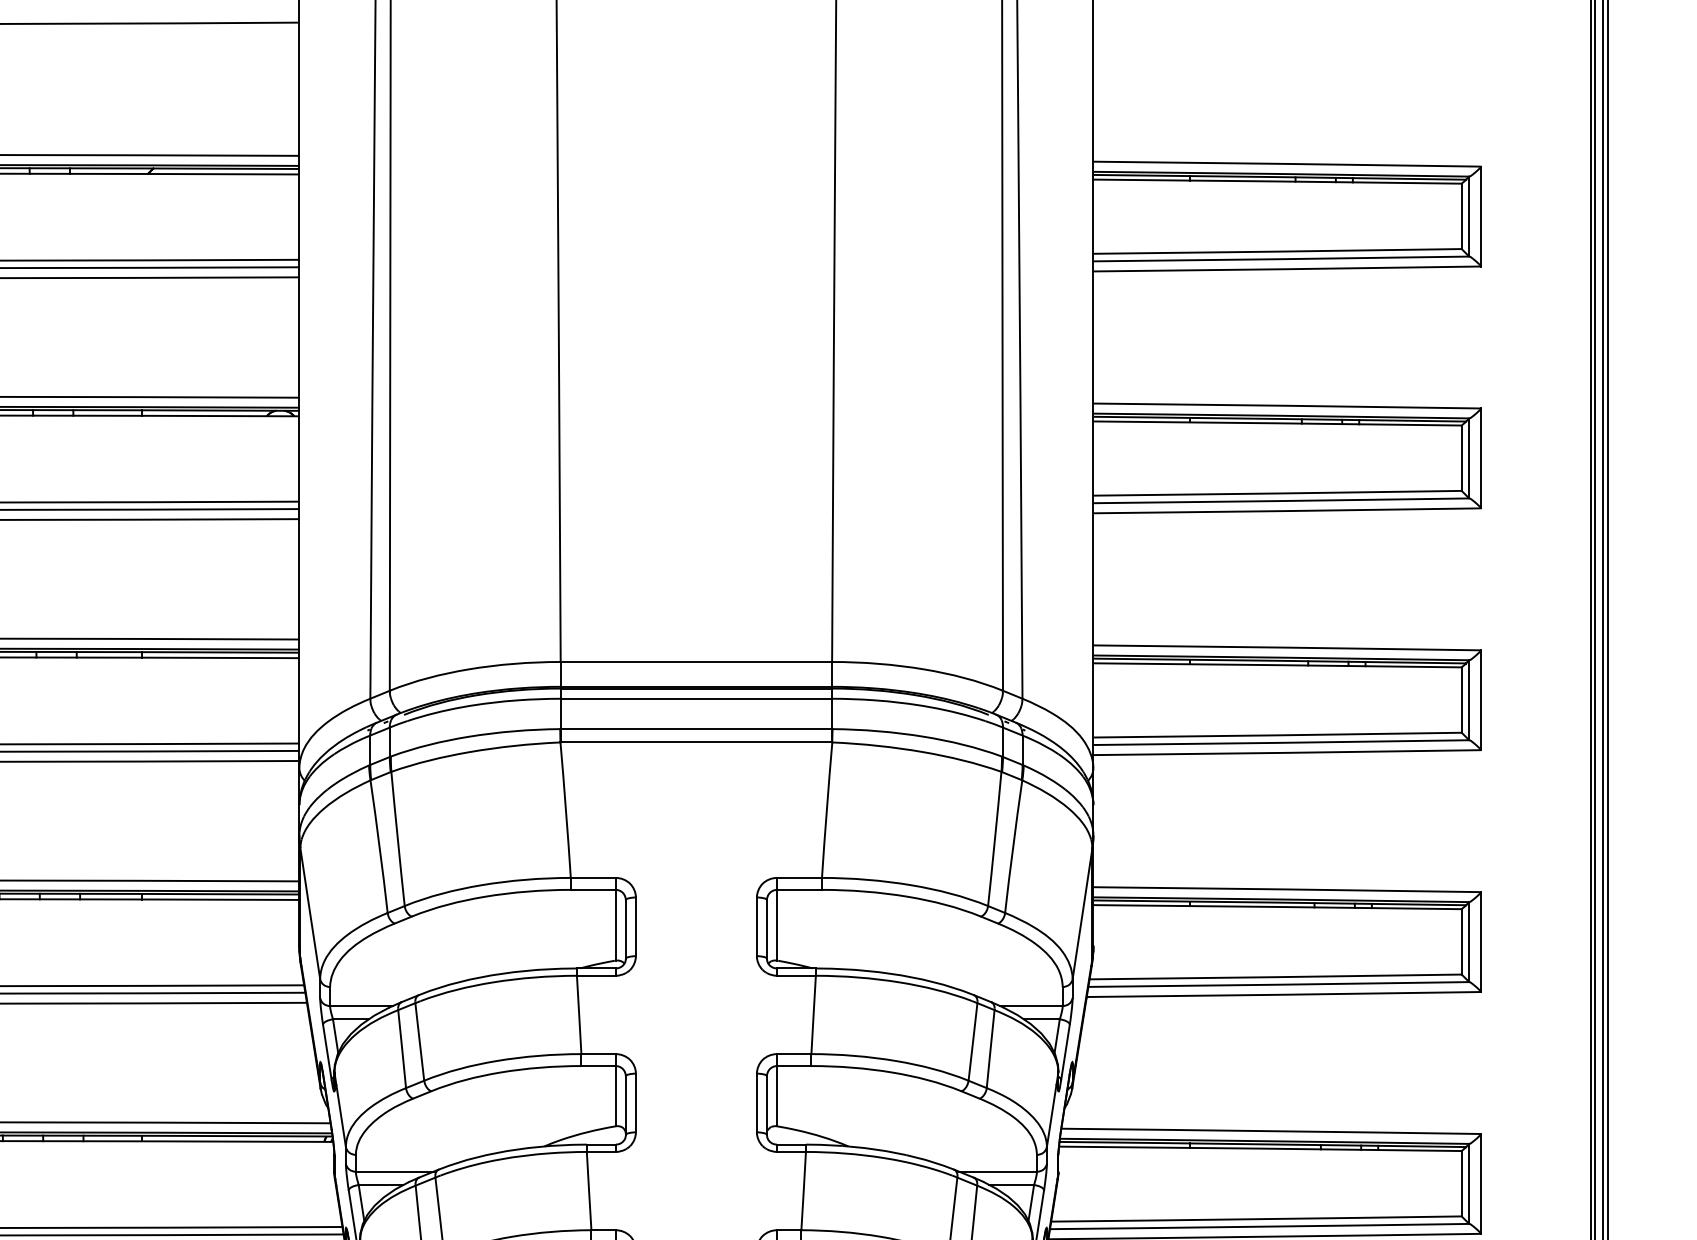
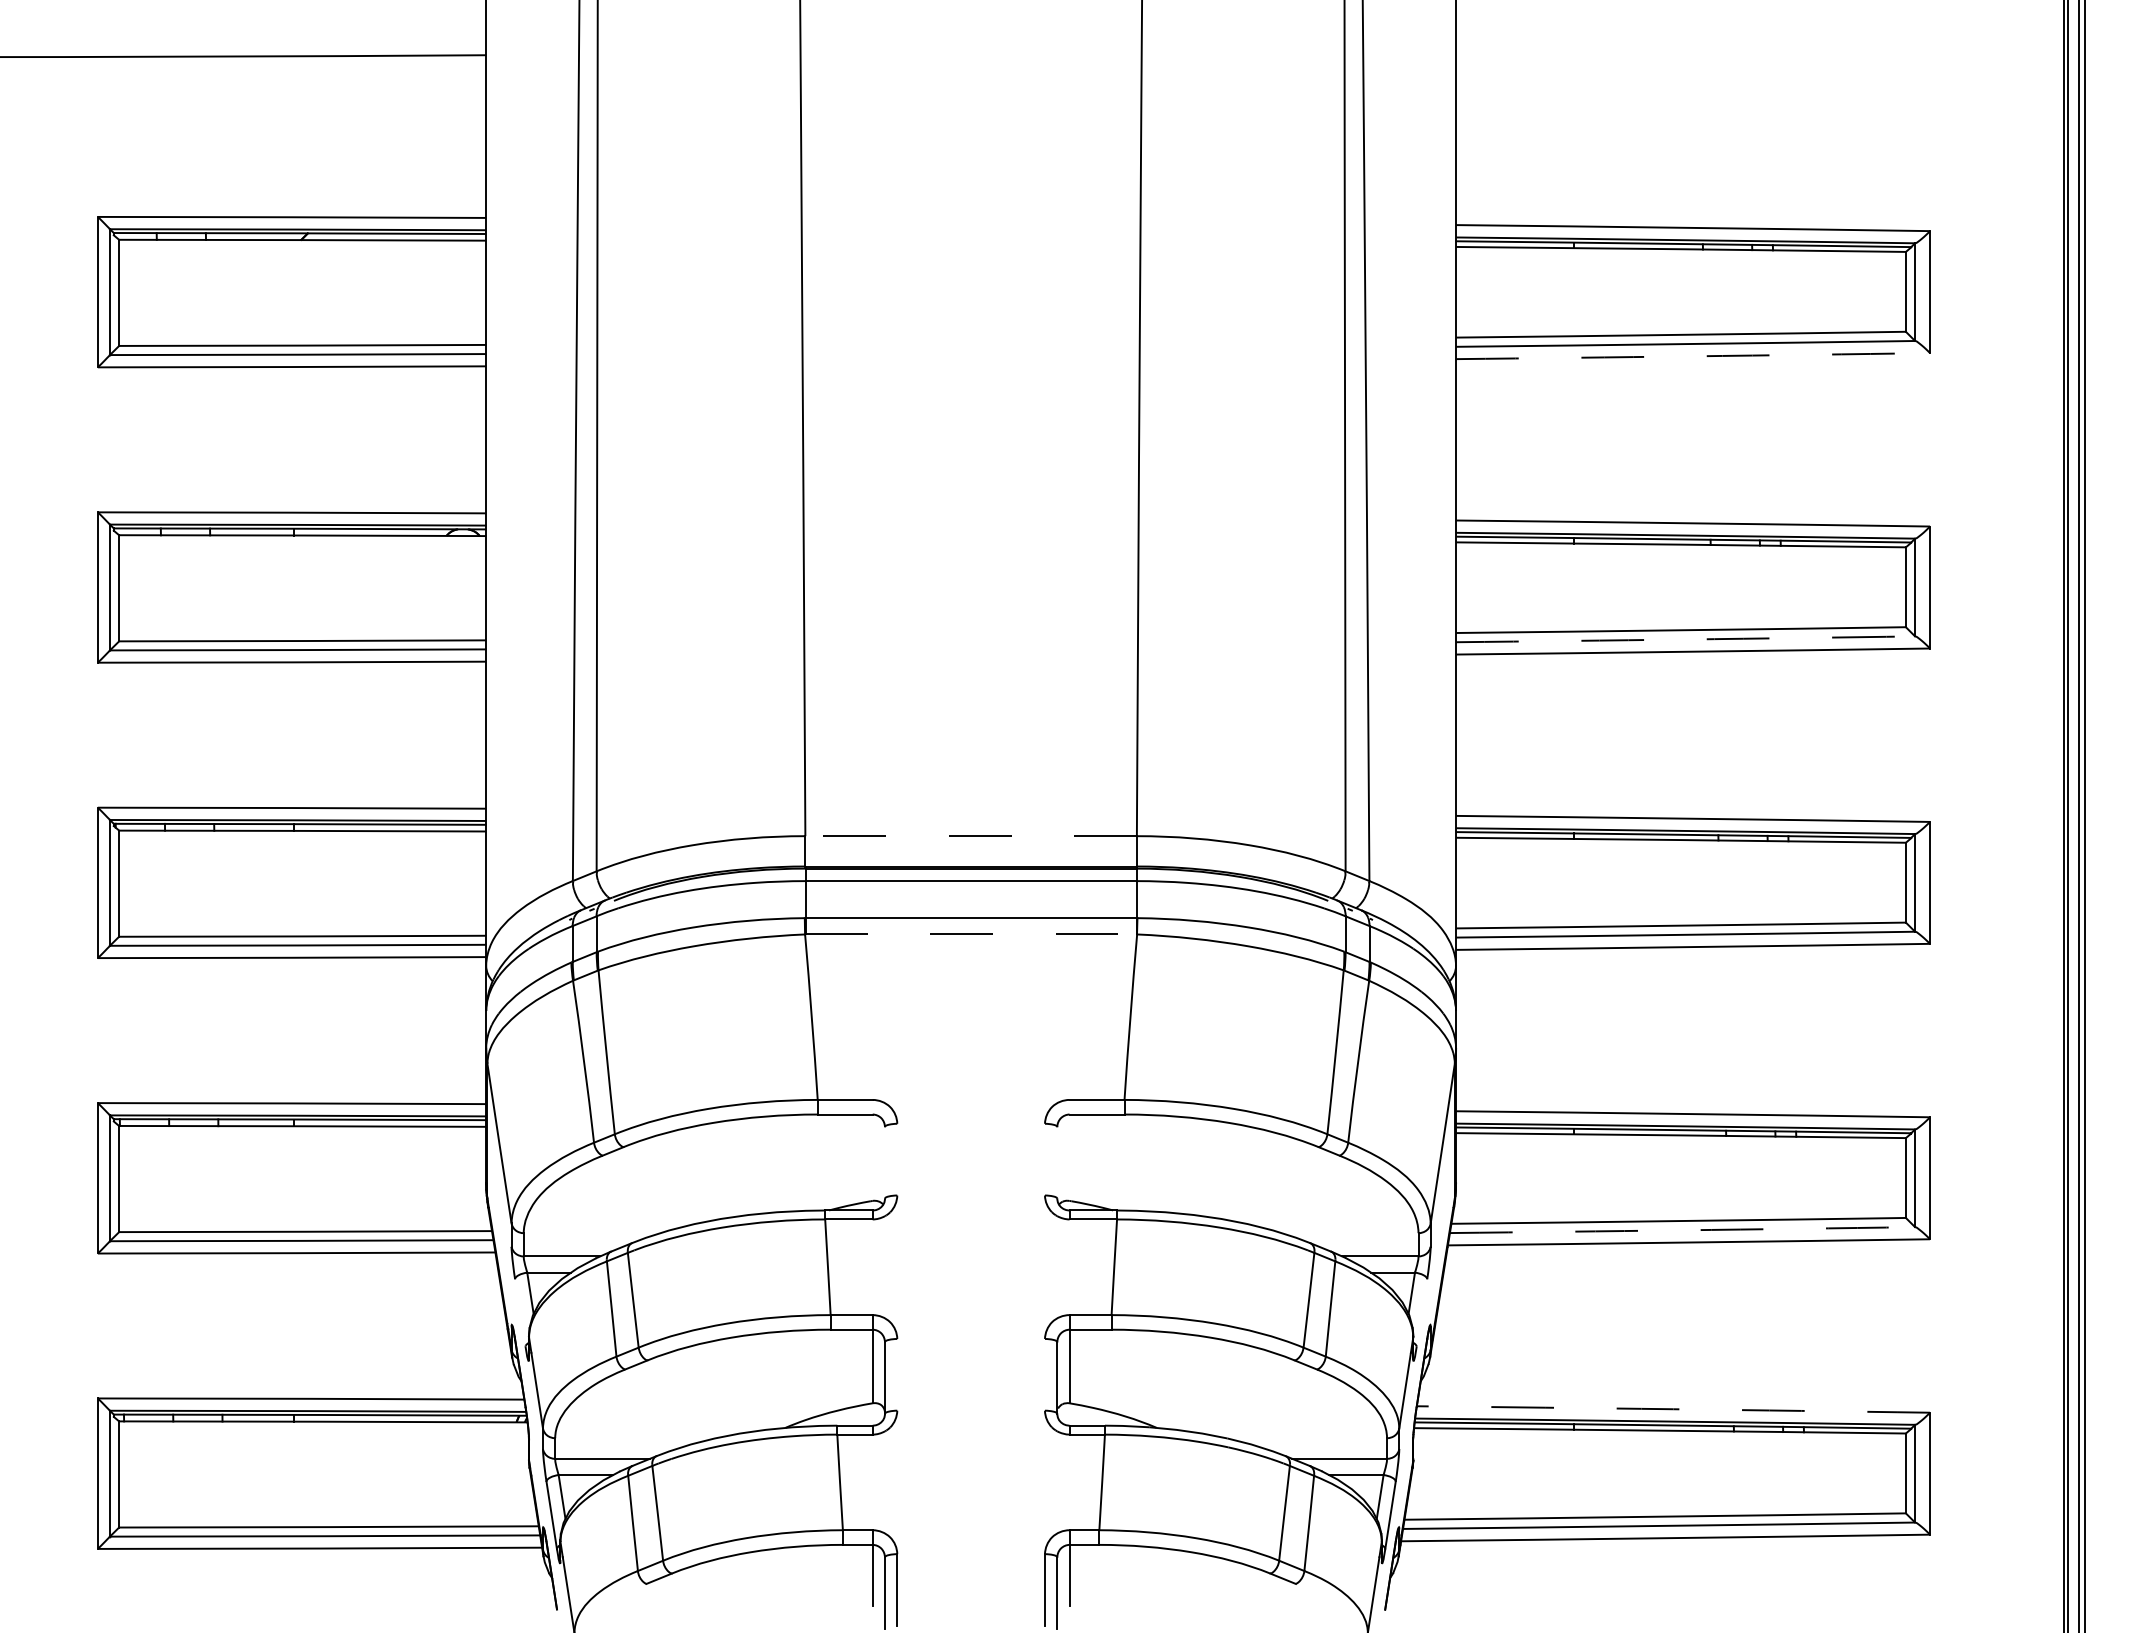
arc: (1287, 269) -> (1693, 356), solid -> dashed
arc: (1281, 500) -> (1685, 639), solid -> dashed
line: (696, 662) -> (971, 836), solid -> dashed
line: (696, 742) -> (971, 934), solid -> dashed
line: (615, 918) -> (872, 1149), removed
line: (776, 918) -> (1069, 1149), removed
line: (636, 926) -> (897, 1159), removed
line: (757, 926) -> (1045, 1159), removed
line: (625, 929) -> (884, 1162), removed
line: (767, 929) -> (1057, 1162), removed
arc: (1278, 984) -> (1682, 1230), solid -> dashed
line: (327, 1051) -> (520, 1312), removed
line: (1065, 1051) -> (1421, 1312), removed
line: (636, 1102) -> (897, 1374), removed
line: (757, 1102) -> (1045, 1374), removed
arc: (1271, 1131) -> (1673, 1409), solid -> dashed

